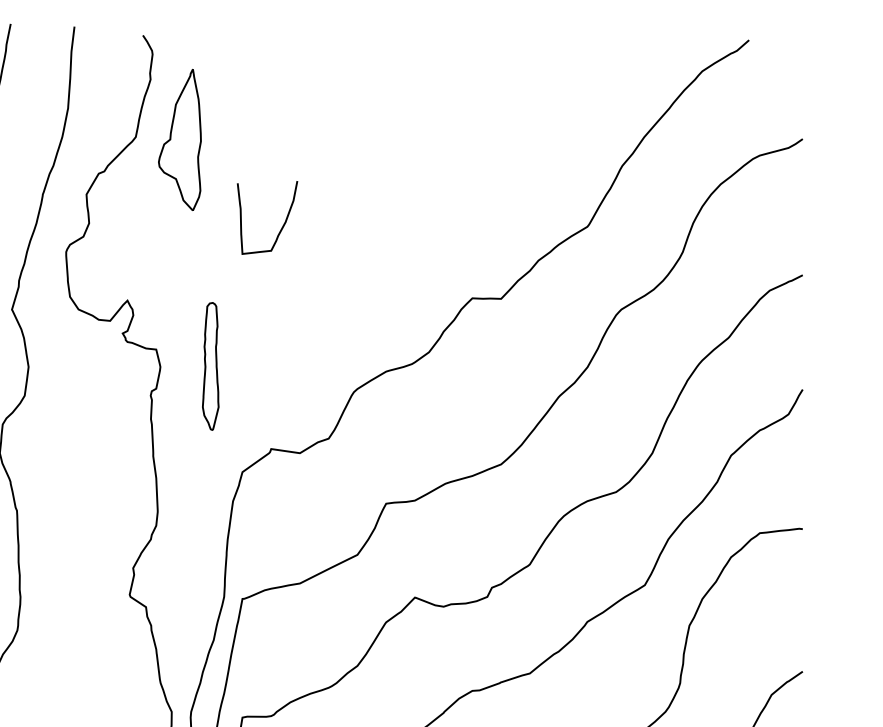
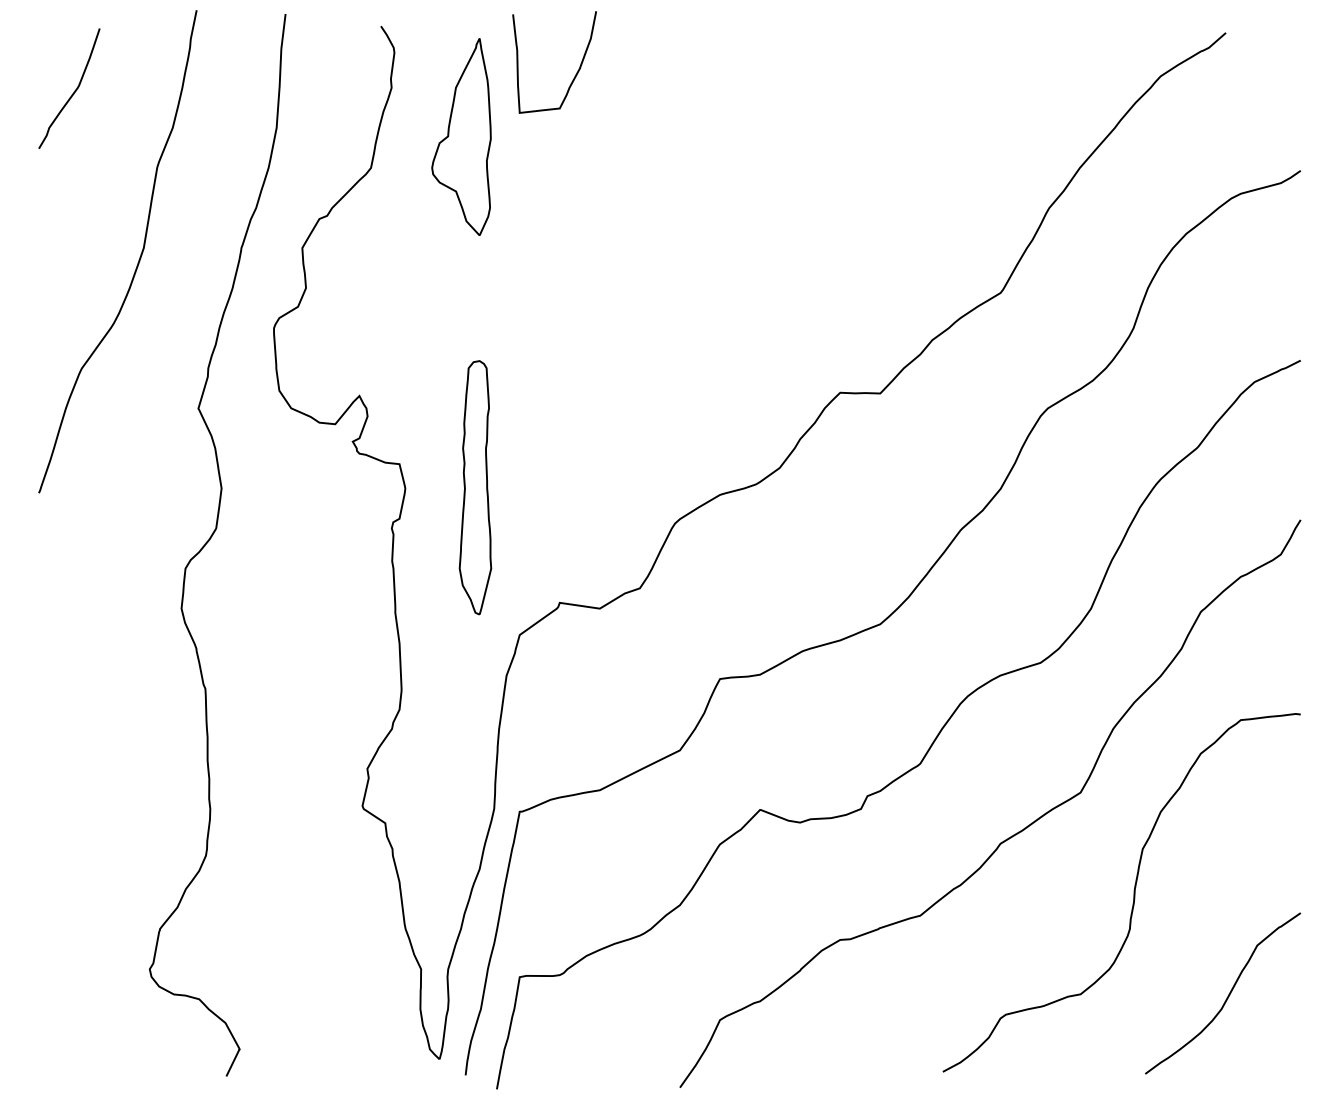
part: (179, 139) -> (461, 136), moved
curve: (283, 224) -> (576, 72), moved
part: (210, 366) -> (475, 487), size x1.43

